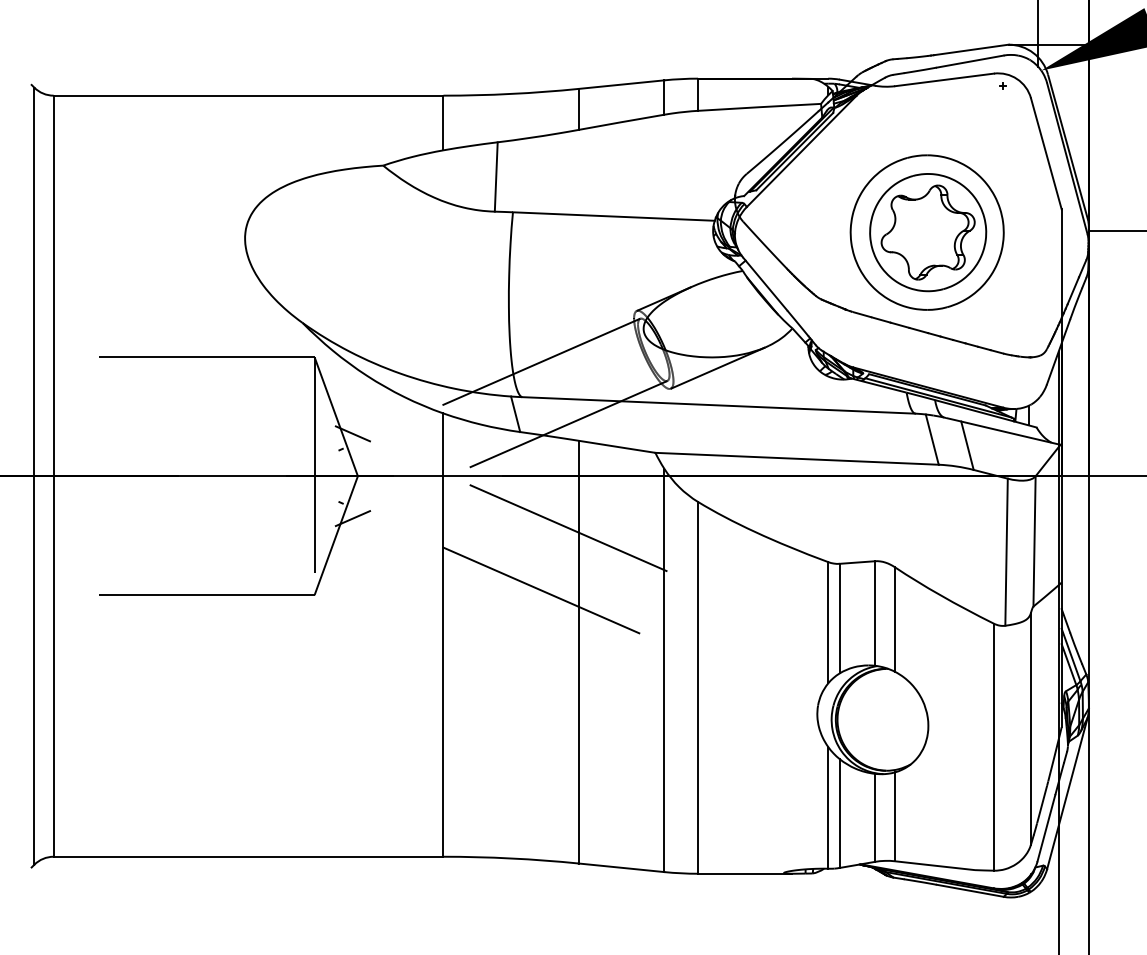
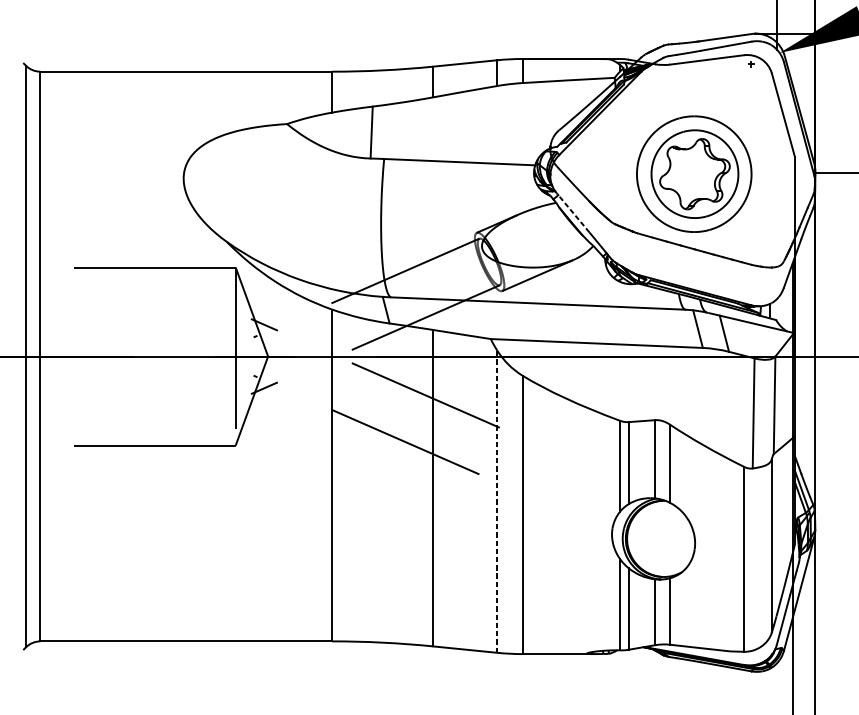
line: (764, 283) -> (572, 212), solid -> dashed
line: (664, 670) -> (497, 501), solid -> dashed

